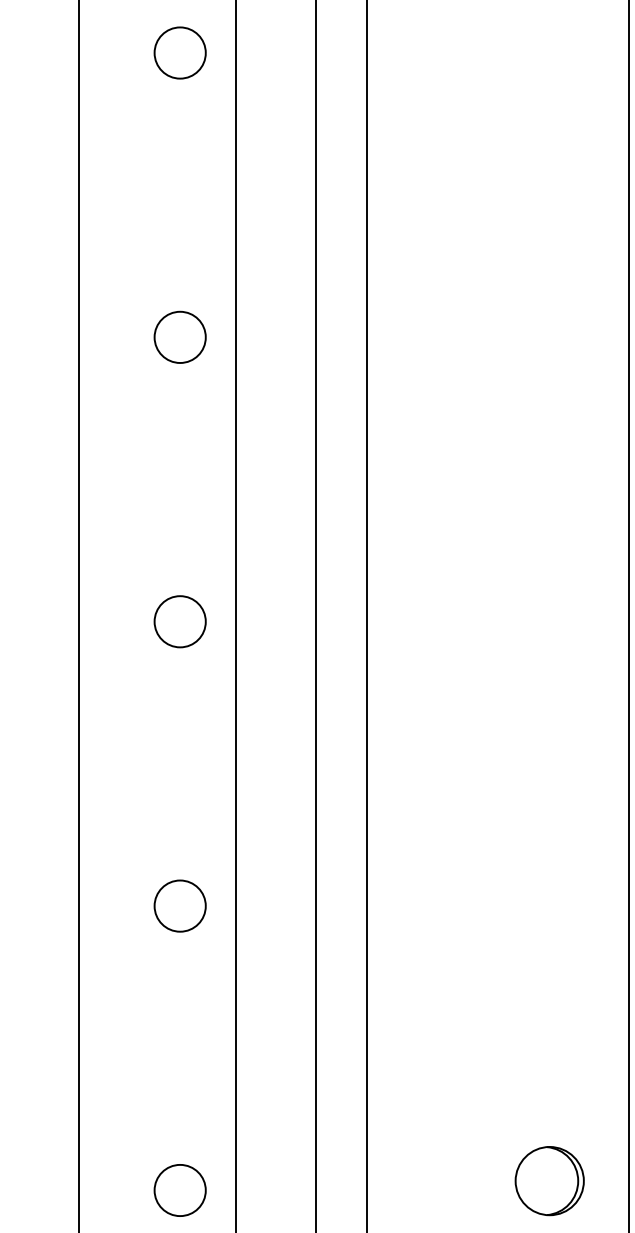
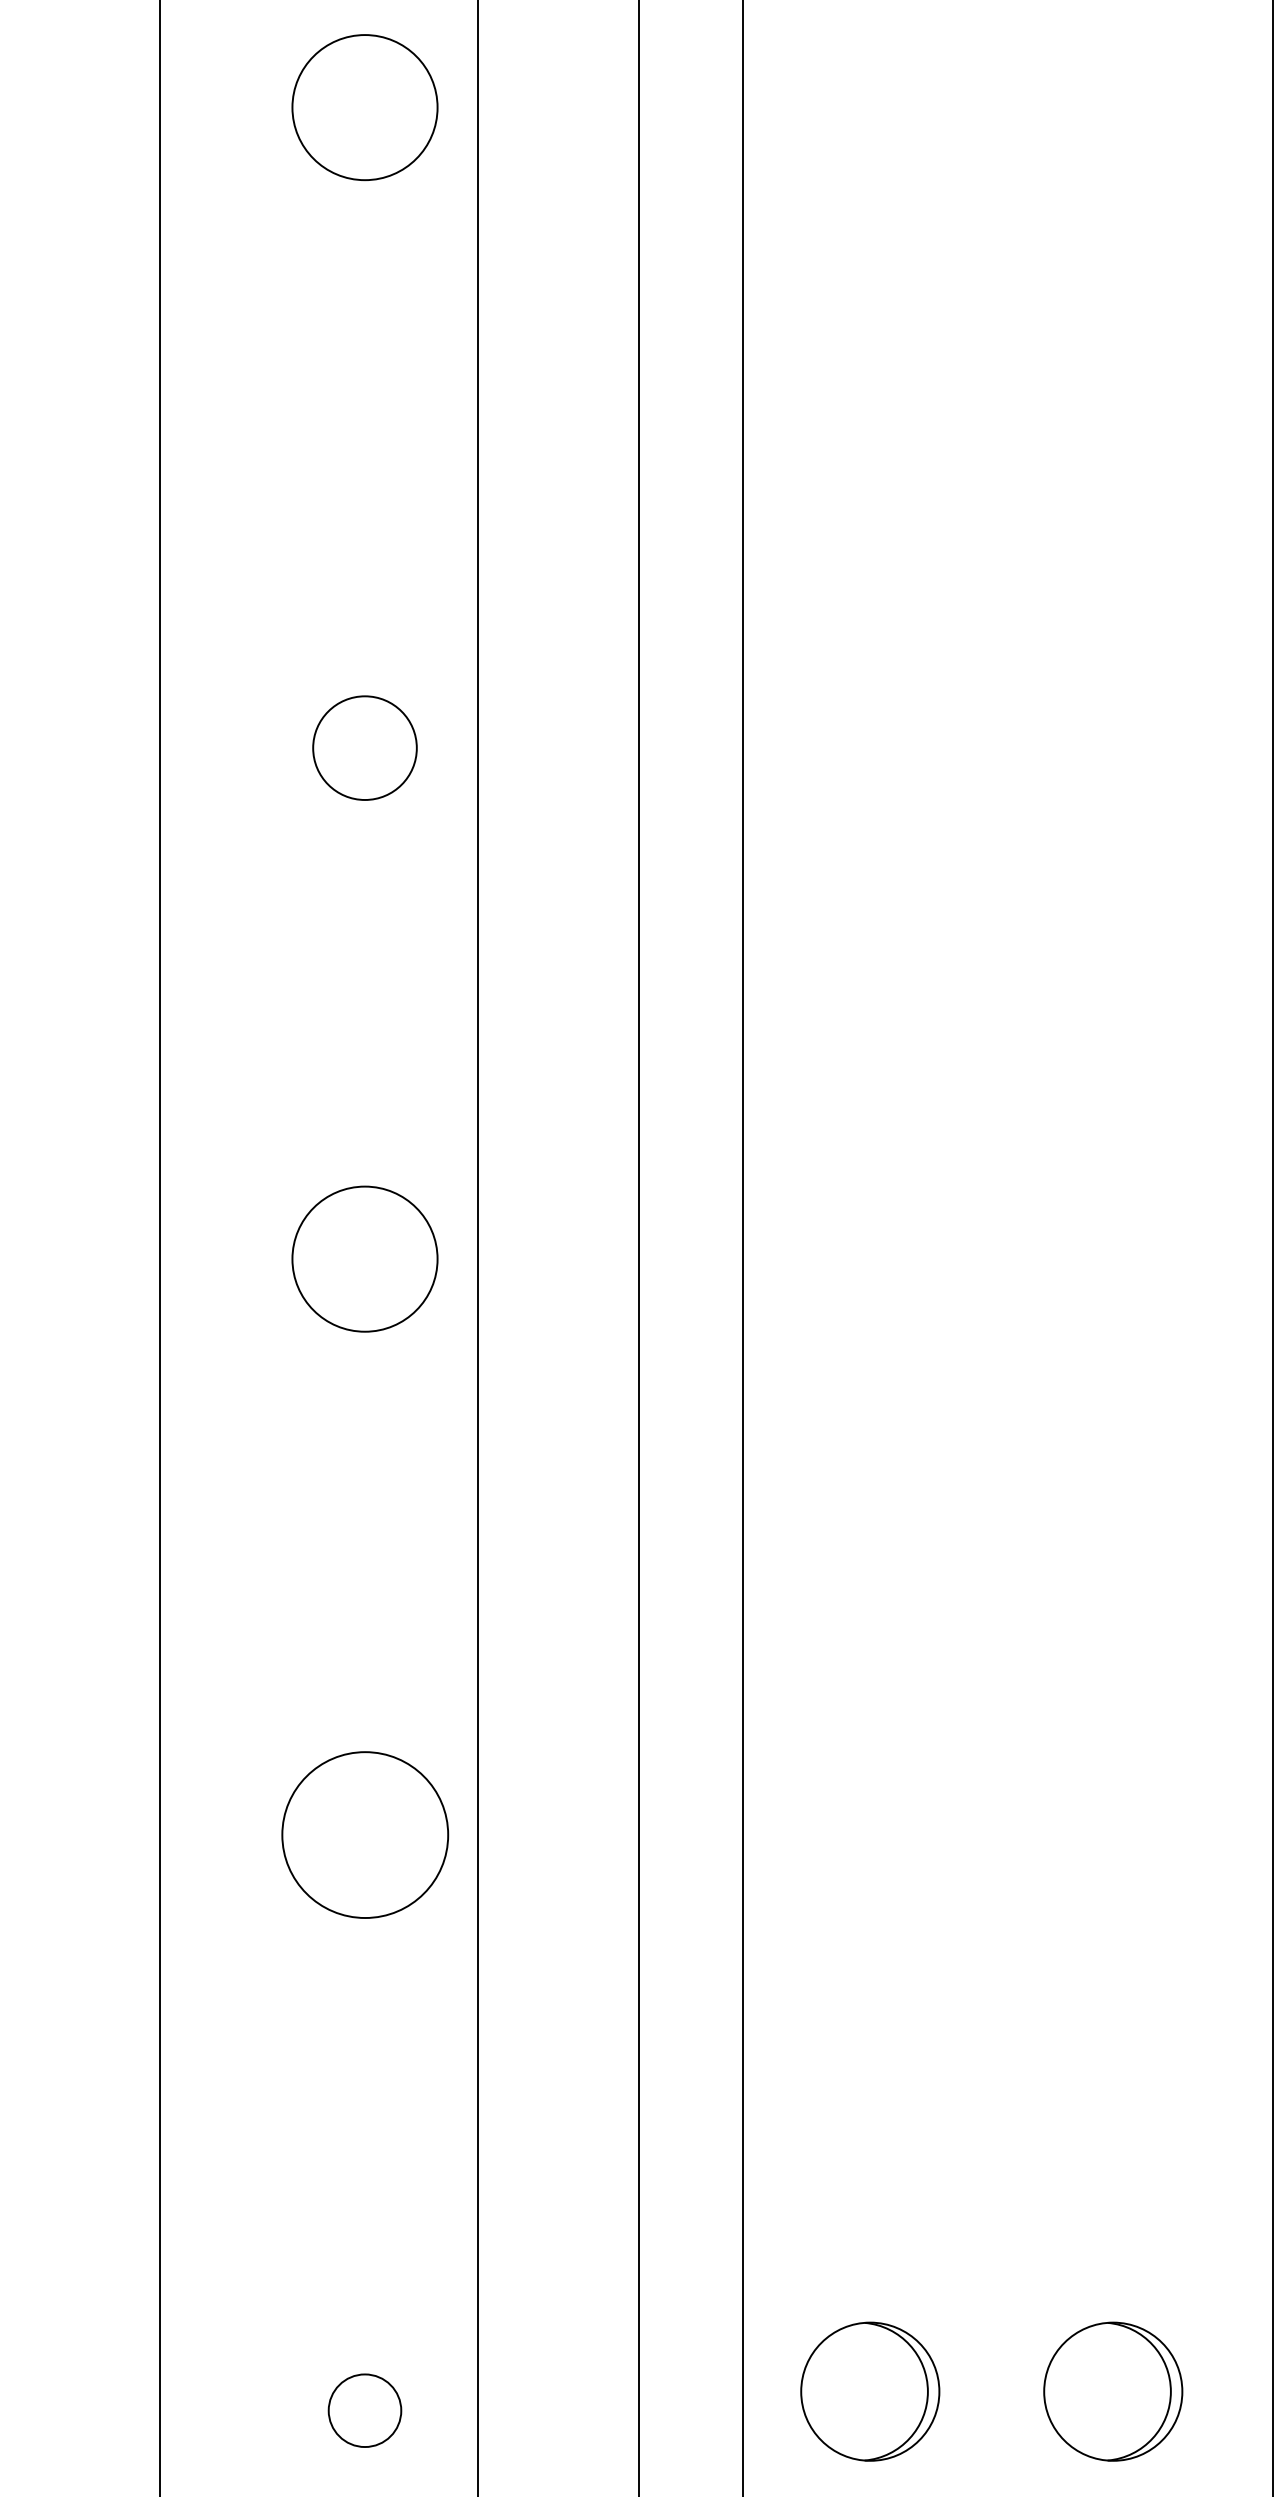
circle: (179, 52) -> (363, 106), size x1.4
circle: (179, 336) -> (363, 746), moved
circle: (179, 621) -> (363, 1258), size x1.4
circle: (179, 905) -> (363, 1833), size x1.6
part: (429, 1181) -> (869, 2392), added
circle: (179, 1190) -> (363, 2410), size x0.7

